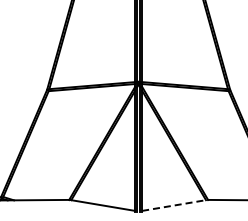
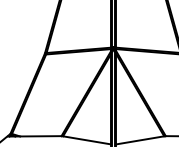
line: (174, 205) -> (140, 140), dashed -> solid

